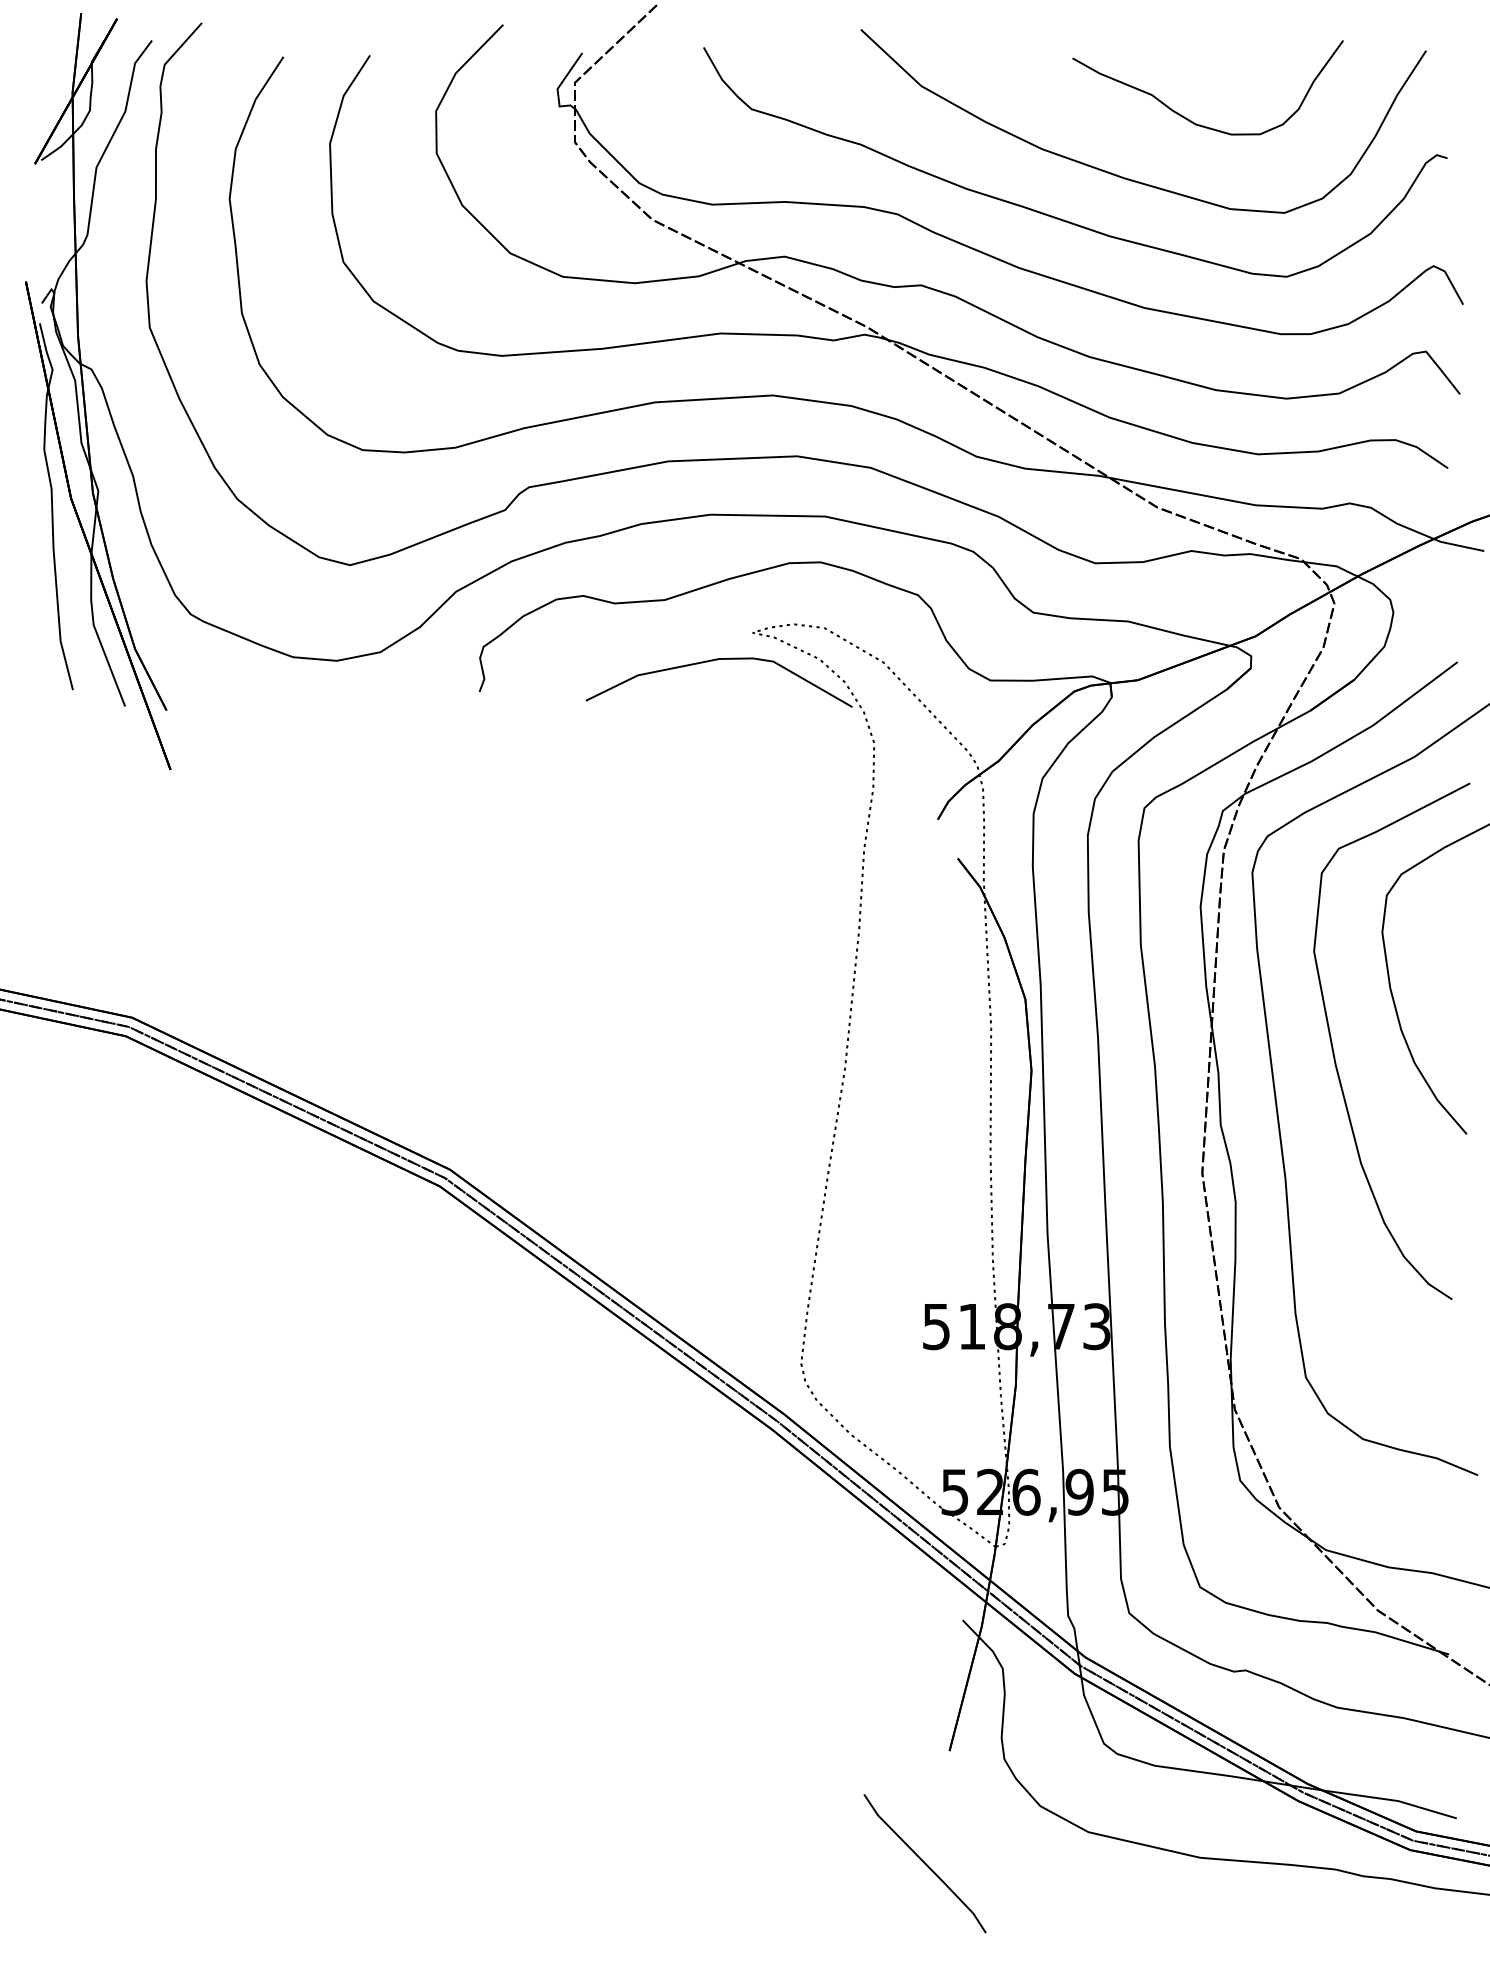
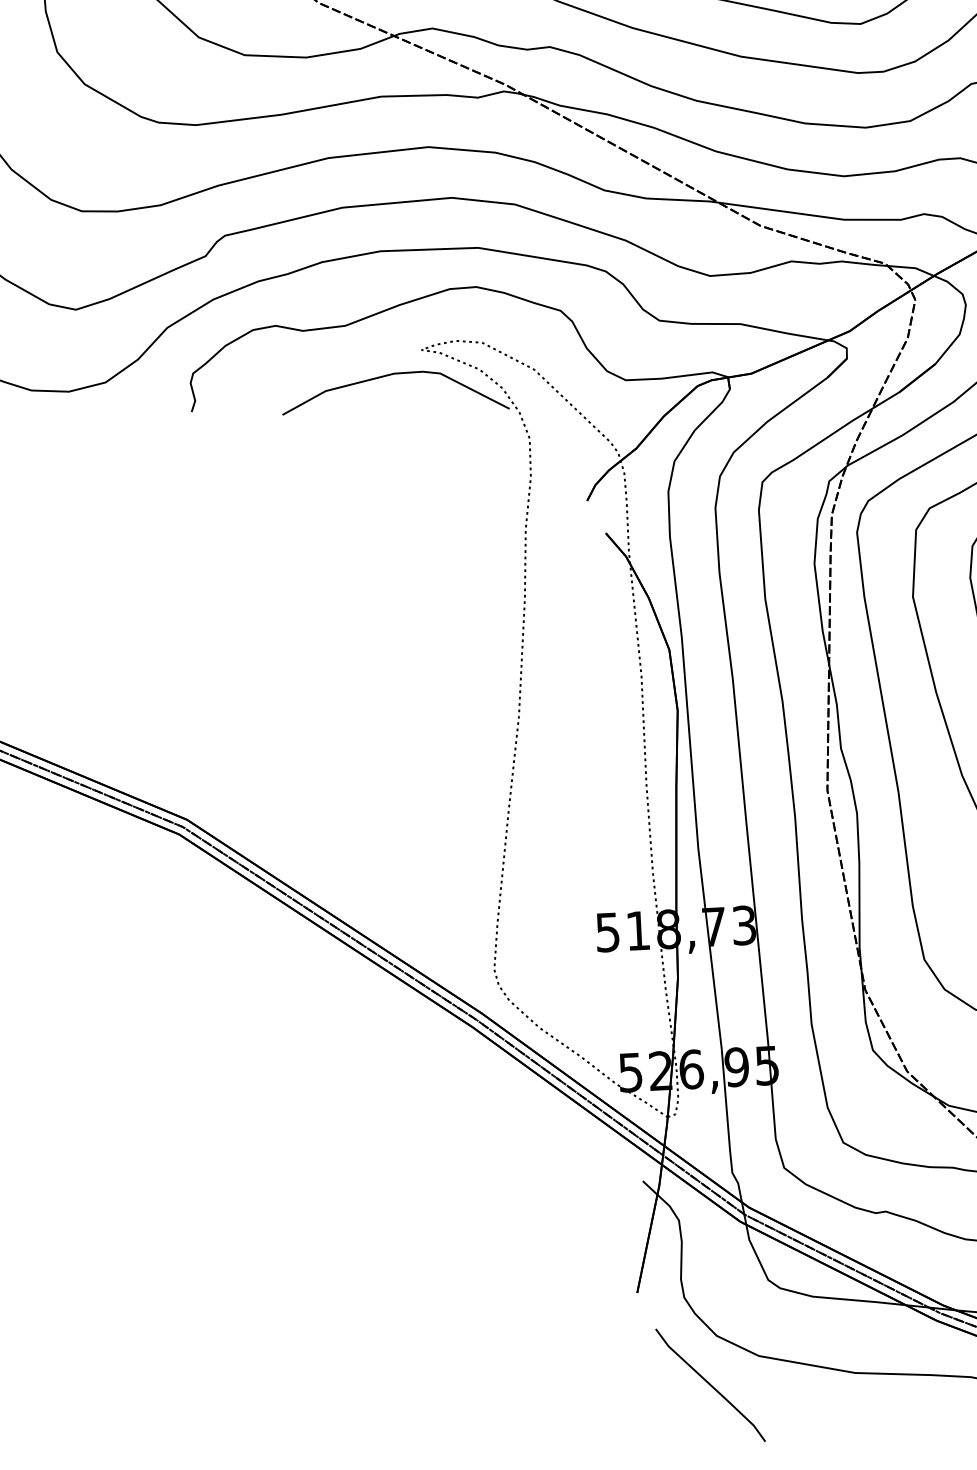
line: (924, 1863) -> (710, 1385), moved

